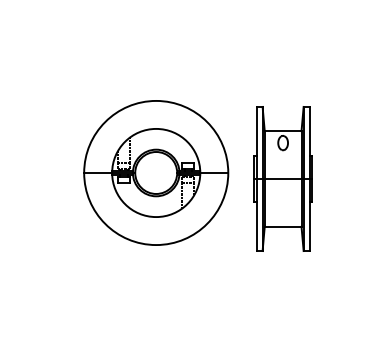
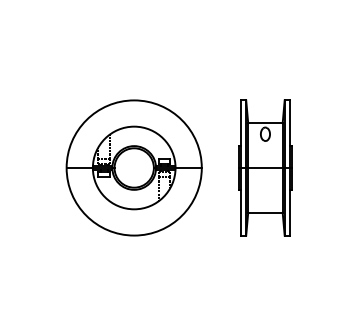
part: (156, 172) -> (134, 167), moved

